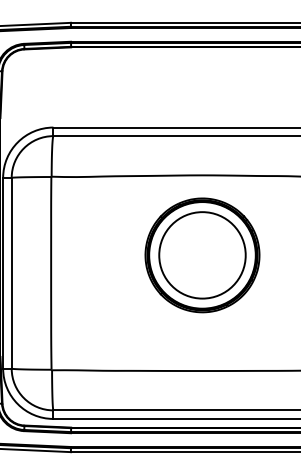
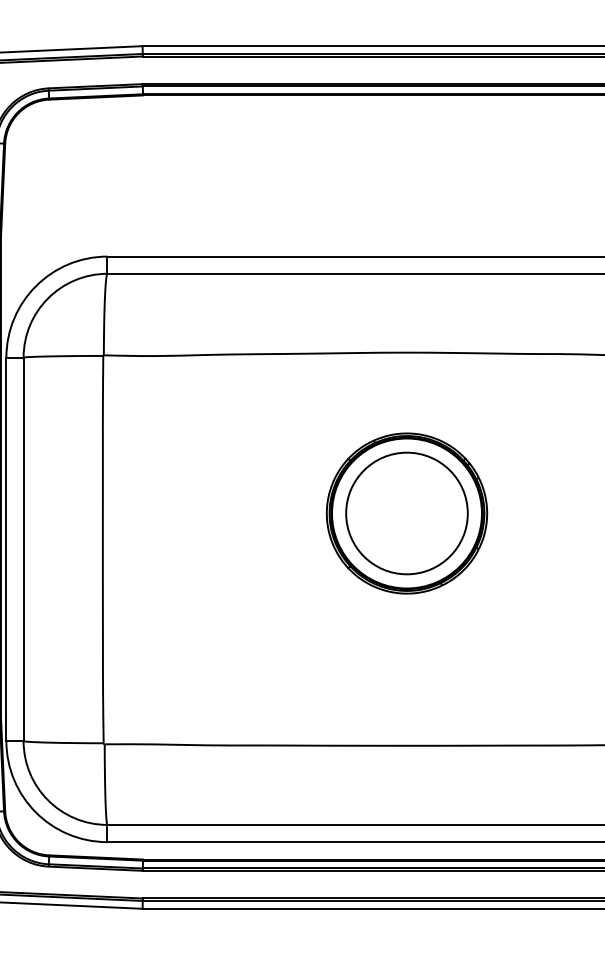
part: (202, 255) -> (406, 513), size x0.7

